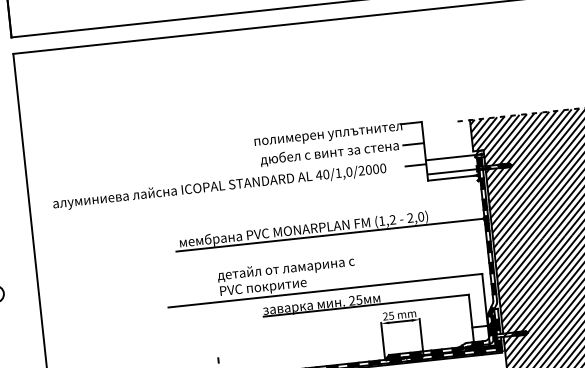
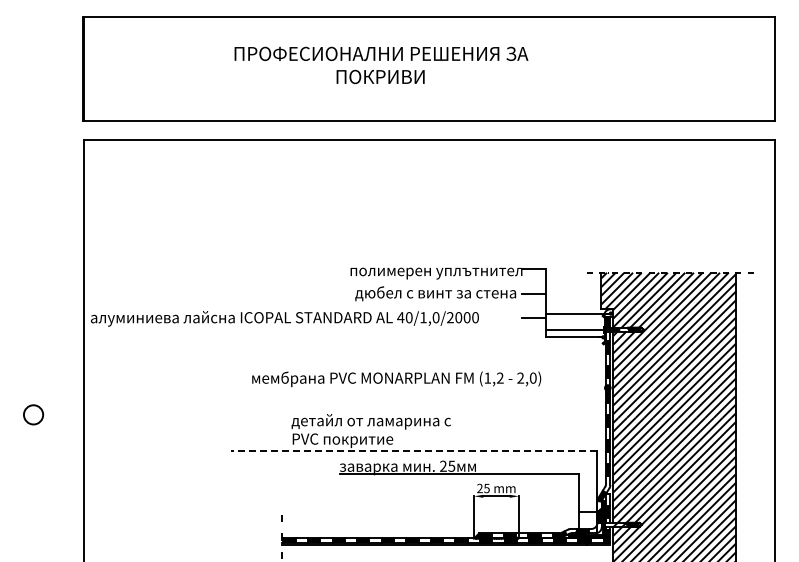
text: (219, 186) -> (284, 318), moved
line: (331, 235) -> (427, 388), removed
line: (325, 290) -> (413, 451), solid -> dashed

